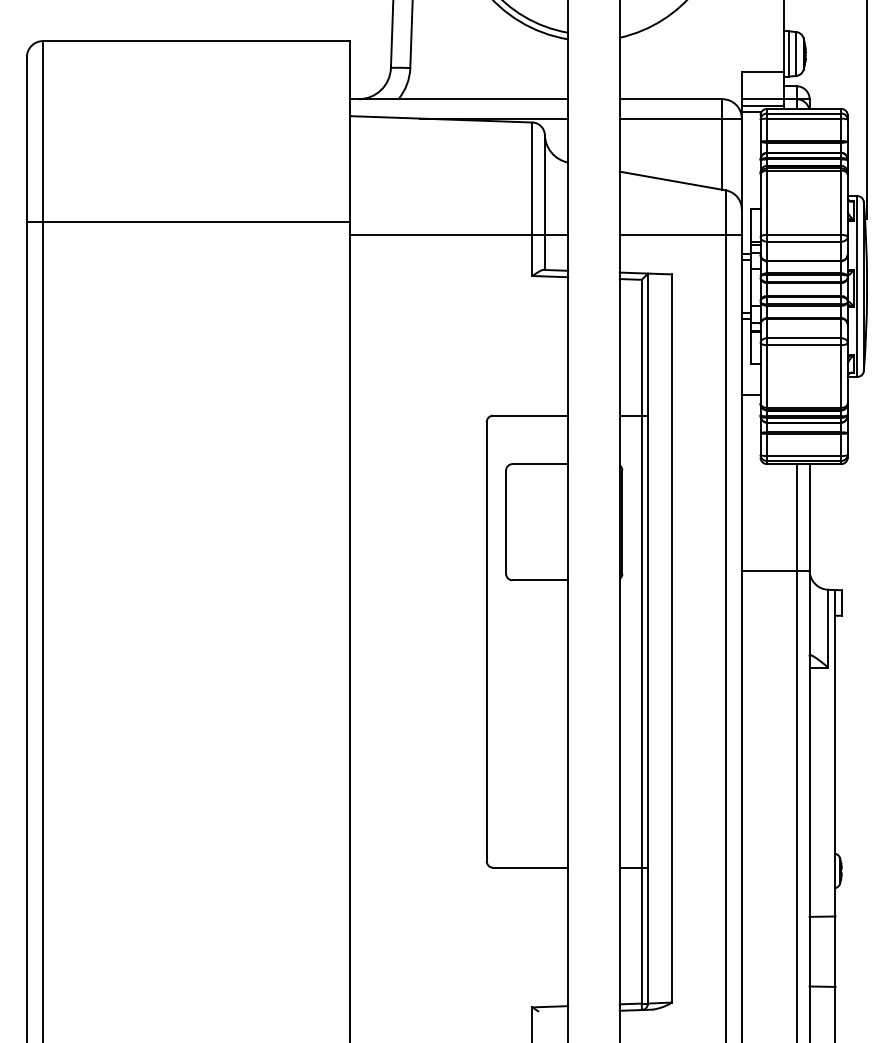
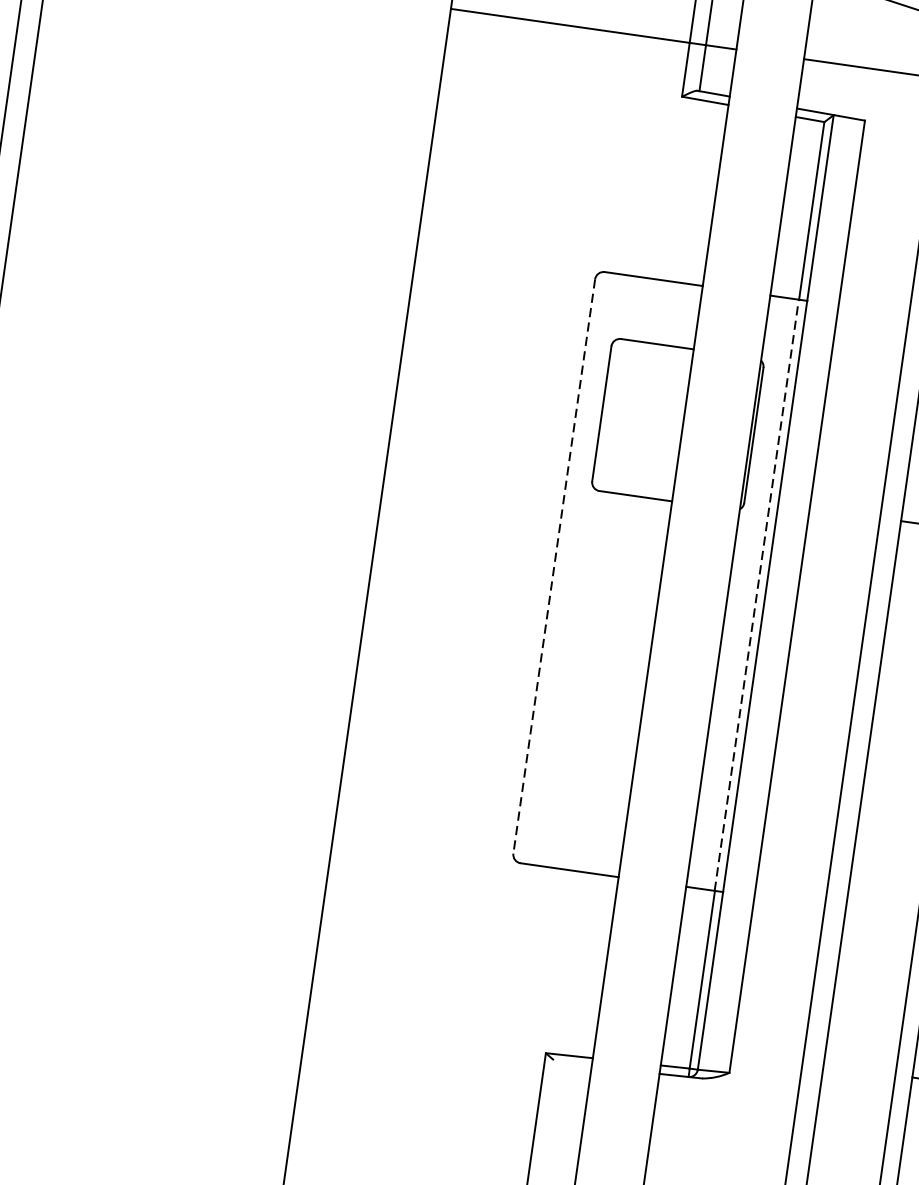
line: (486, 641) -> (554, 566), solid -> dashed
line: (641, 641) -> (756, 595), solid -> dashed

